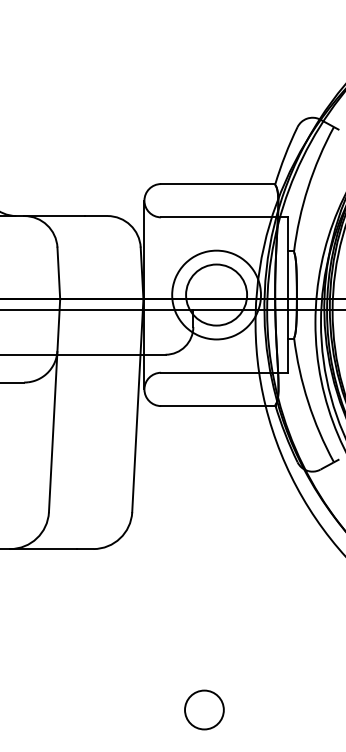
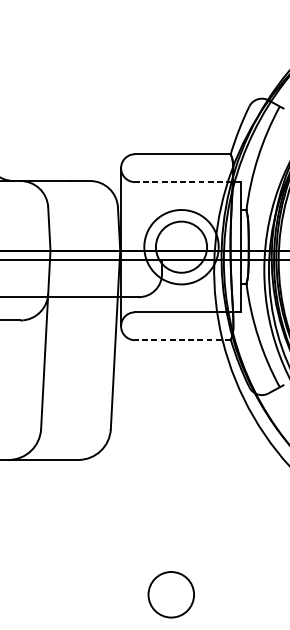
line: (224, 217) -> (188, 182), solid -> dashed
line: (217, 406) -> (182, 340), solid -> dashed
circle: (204, 709) -> (171, 594), size x1.4

